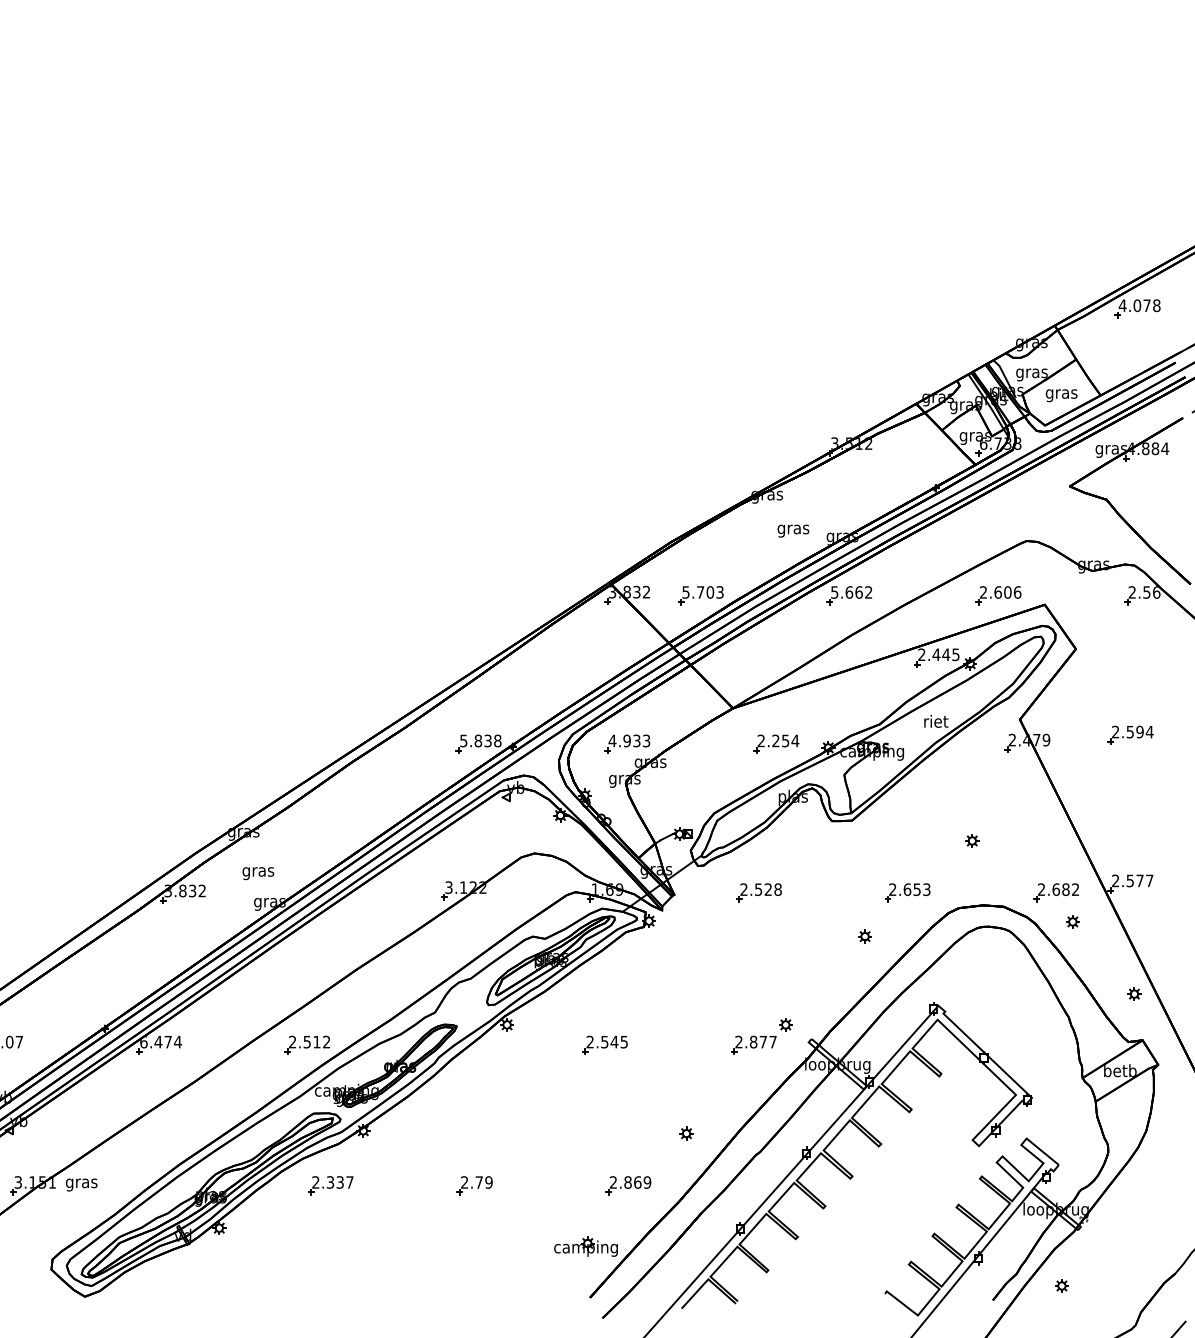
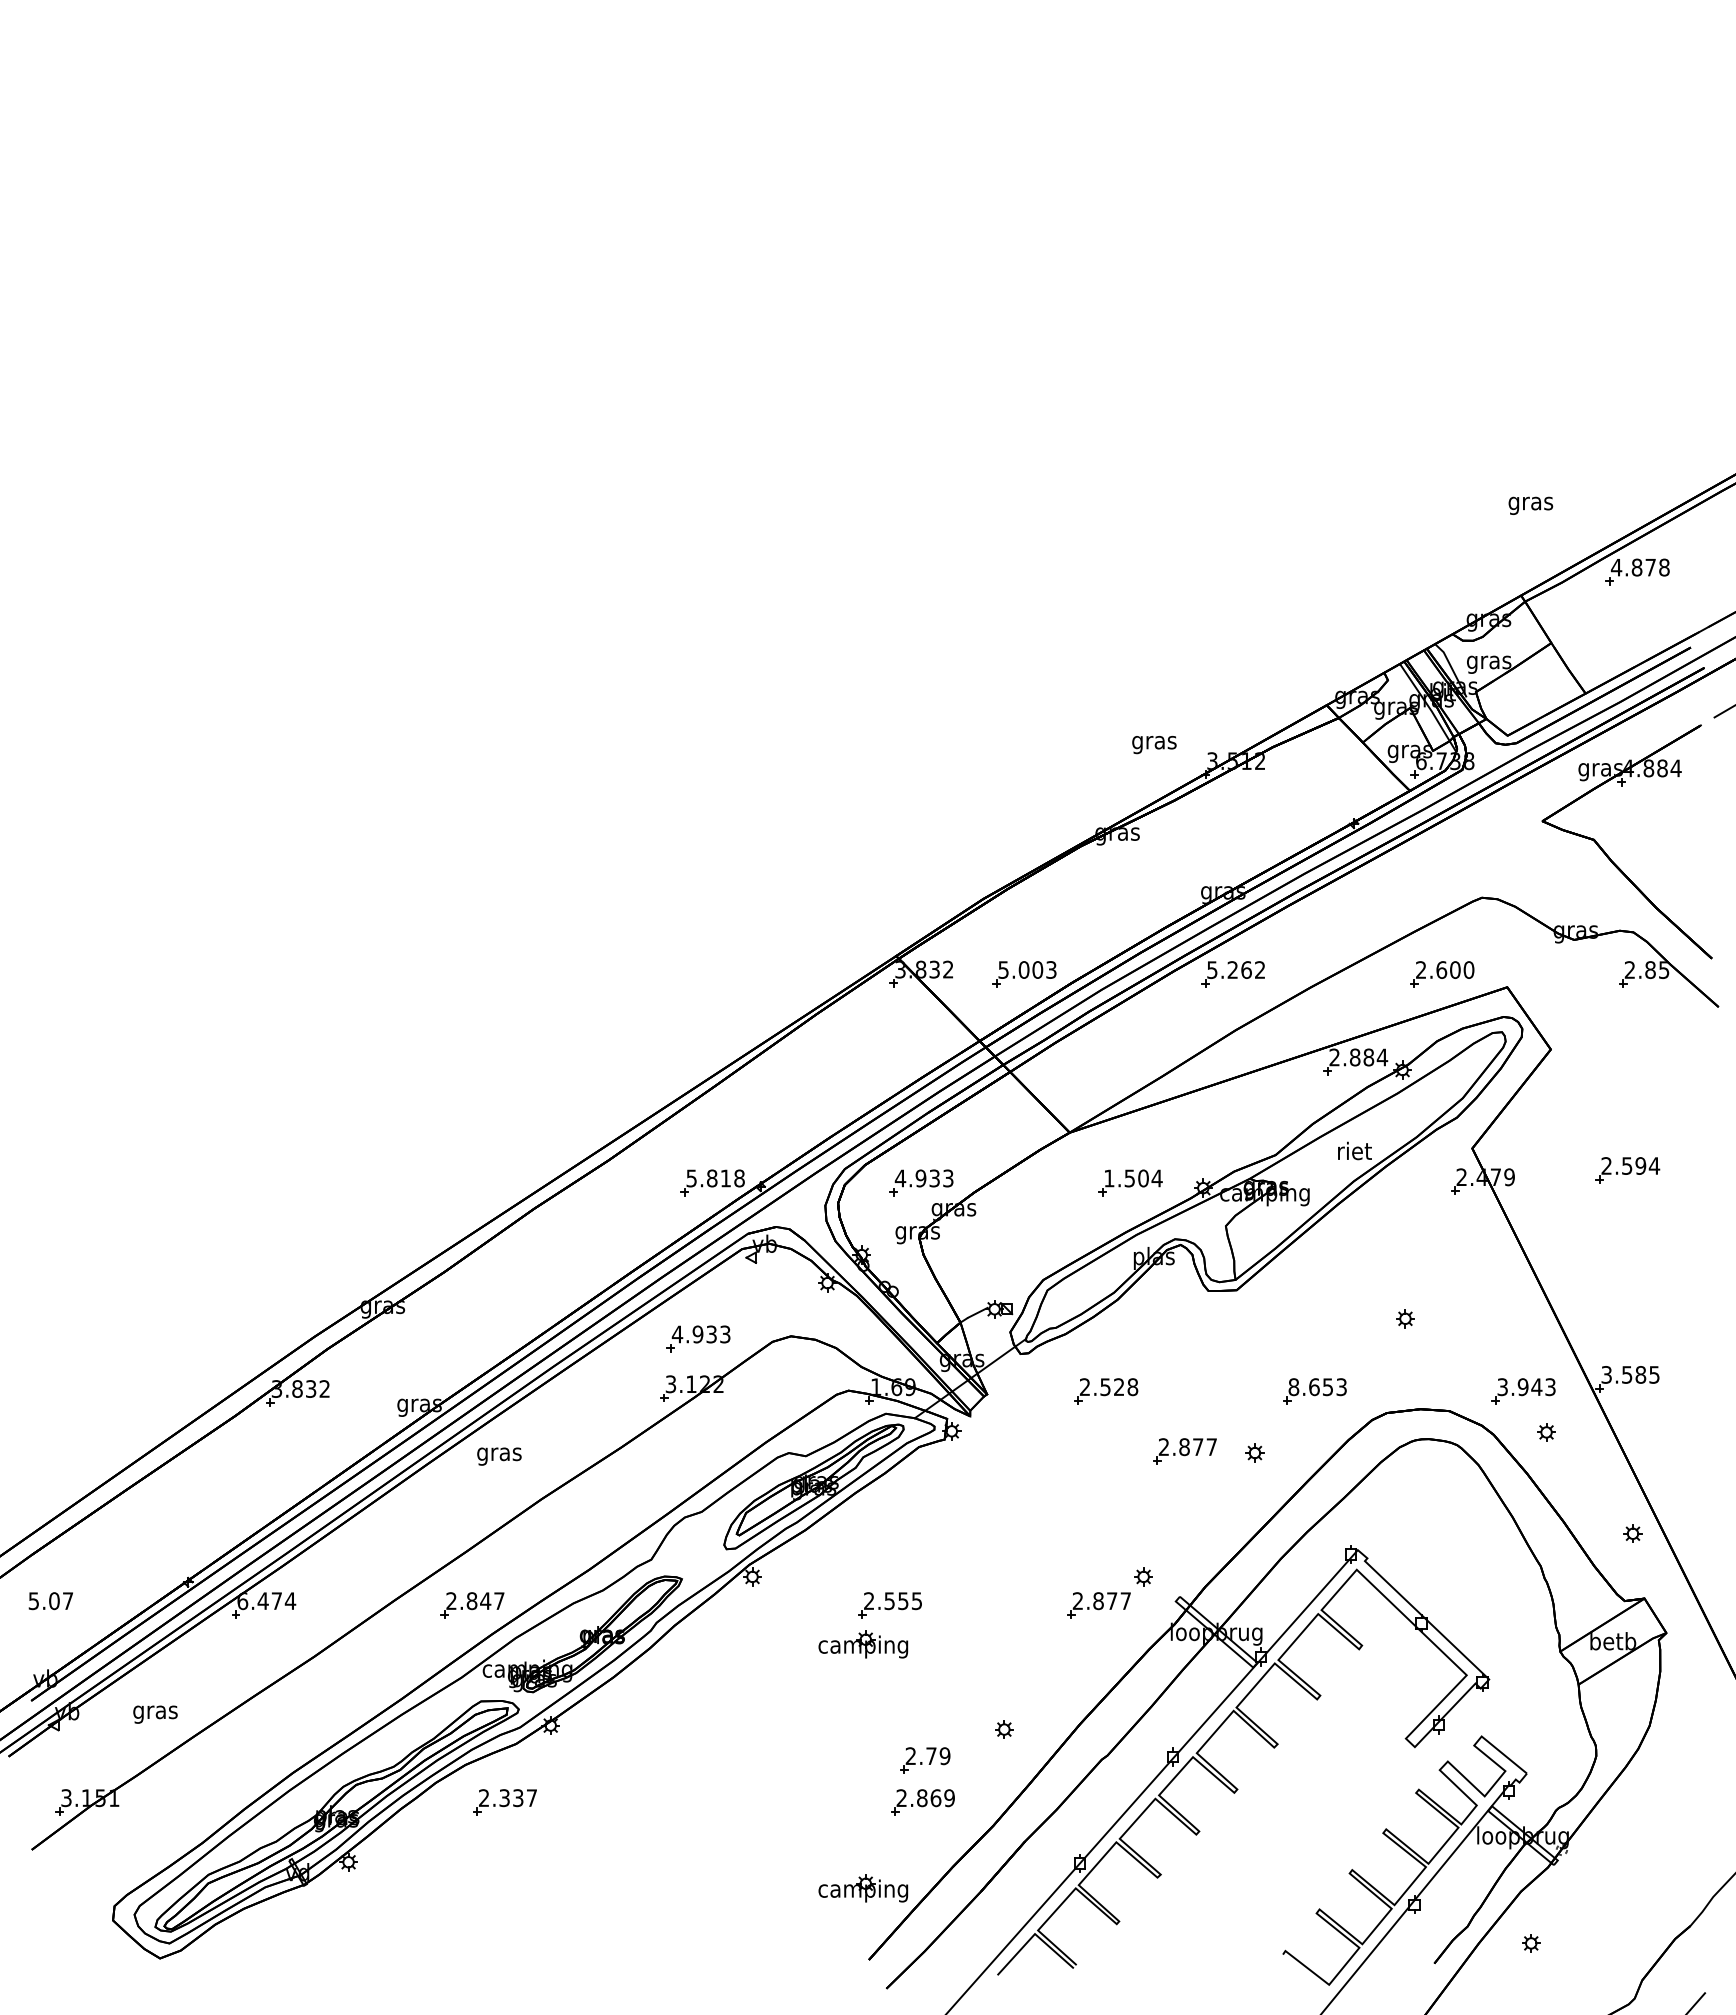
text: (1136, 305) -> (1636, 567), 4.078 -> 4.878
text: (1061, 395) -> (1530, 505), moved
text: (793, 531) -> (1154, 745), moved
text: (700, 592) -> (1023, 969), 5.703 -> 5.003
text: (849, 592) -> (1232, 969), 5.662 -> 5.262
text: (1017, 592) -> (1468, 969), 2.606 -> 2.600
text: (1151, 592) -> (1657, 969), 2.56 -> 2.85
text: (945, 654) -> (1368, 1057), 2.445 -> 2.884
text: (487, 741) -> (725, 1178), 5.838 -> 5.818
text: (773, 741) -> (1126, 1178), 2.254 -> 1.504
part: (468, 855) -> (698, 1338), added
text: (258, 873) -> (499, 1456), moved
text: (1132, 880) -> (1630, 1374), 2.577 -> 3.585
text: (892, 889) -> (1293, 1387), 2.653 -> 8.653
text: (1058, 889) -> (1526, 1387), 2.682 -> 3.943
part: (814, 935) -> (1184, 1451), added
text: (316, 1042) -> (485, 1601), 2.512 -> 2.847
text: (613, 1042) -> (902, 1601), 2.545 -> 2.555
part: (586, 1073) -> (863, 1644), added
text: (81, 1184) -> (155, 1714), moved
part: (475, 1185) -> (925, 1760), moved

